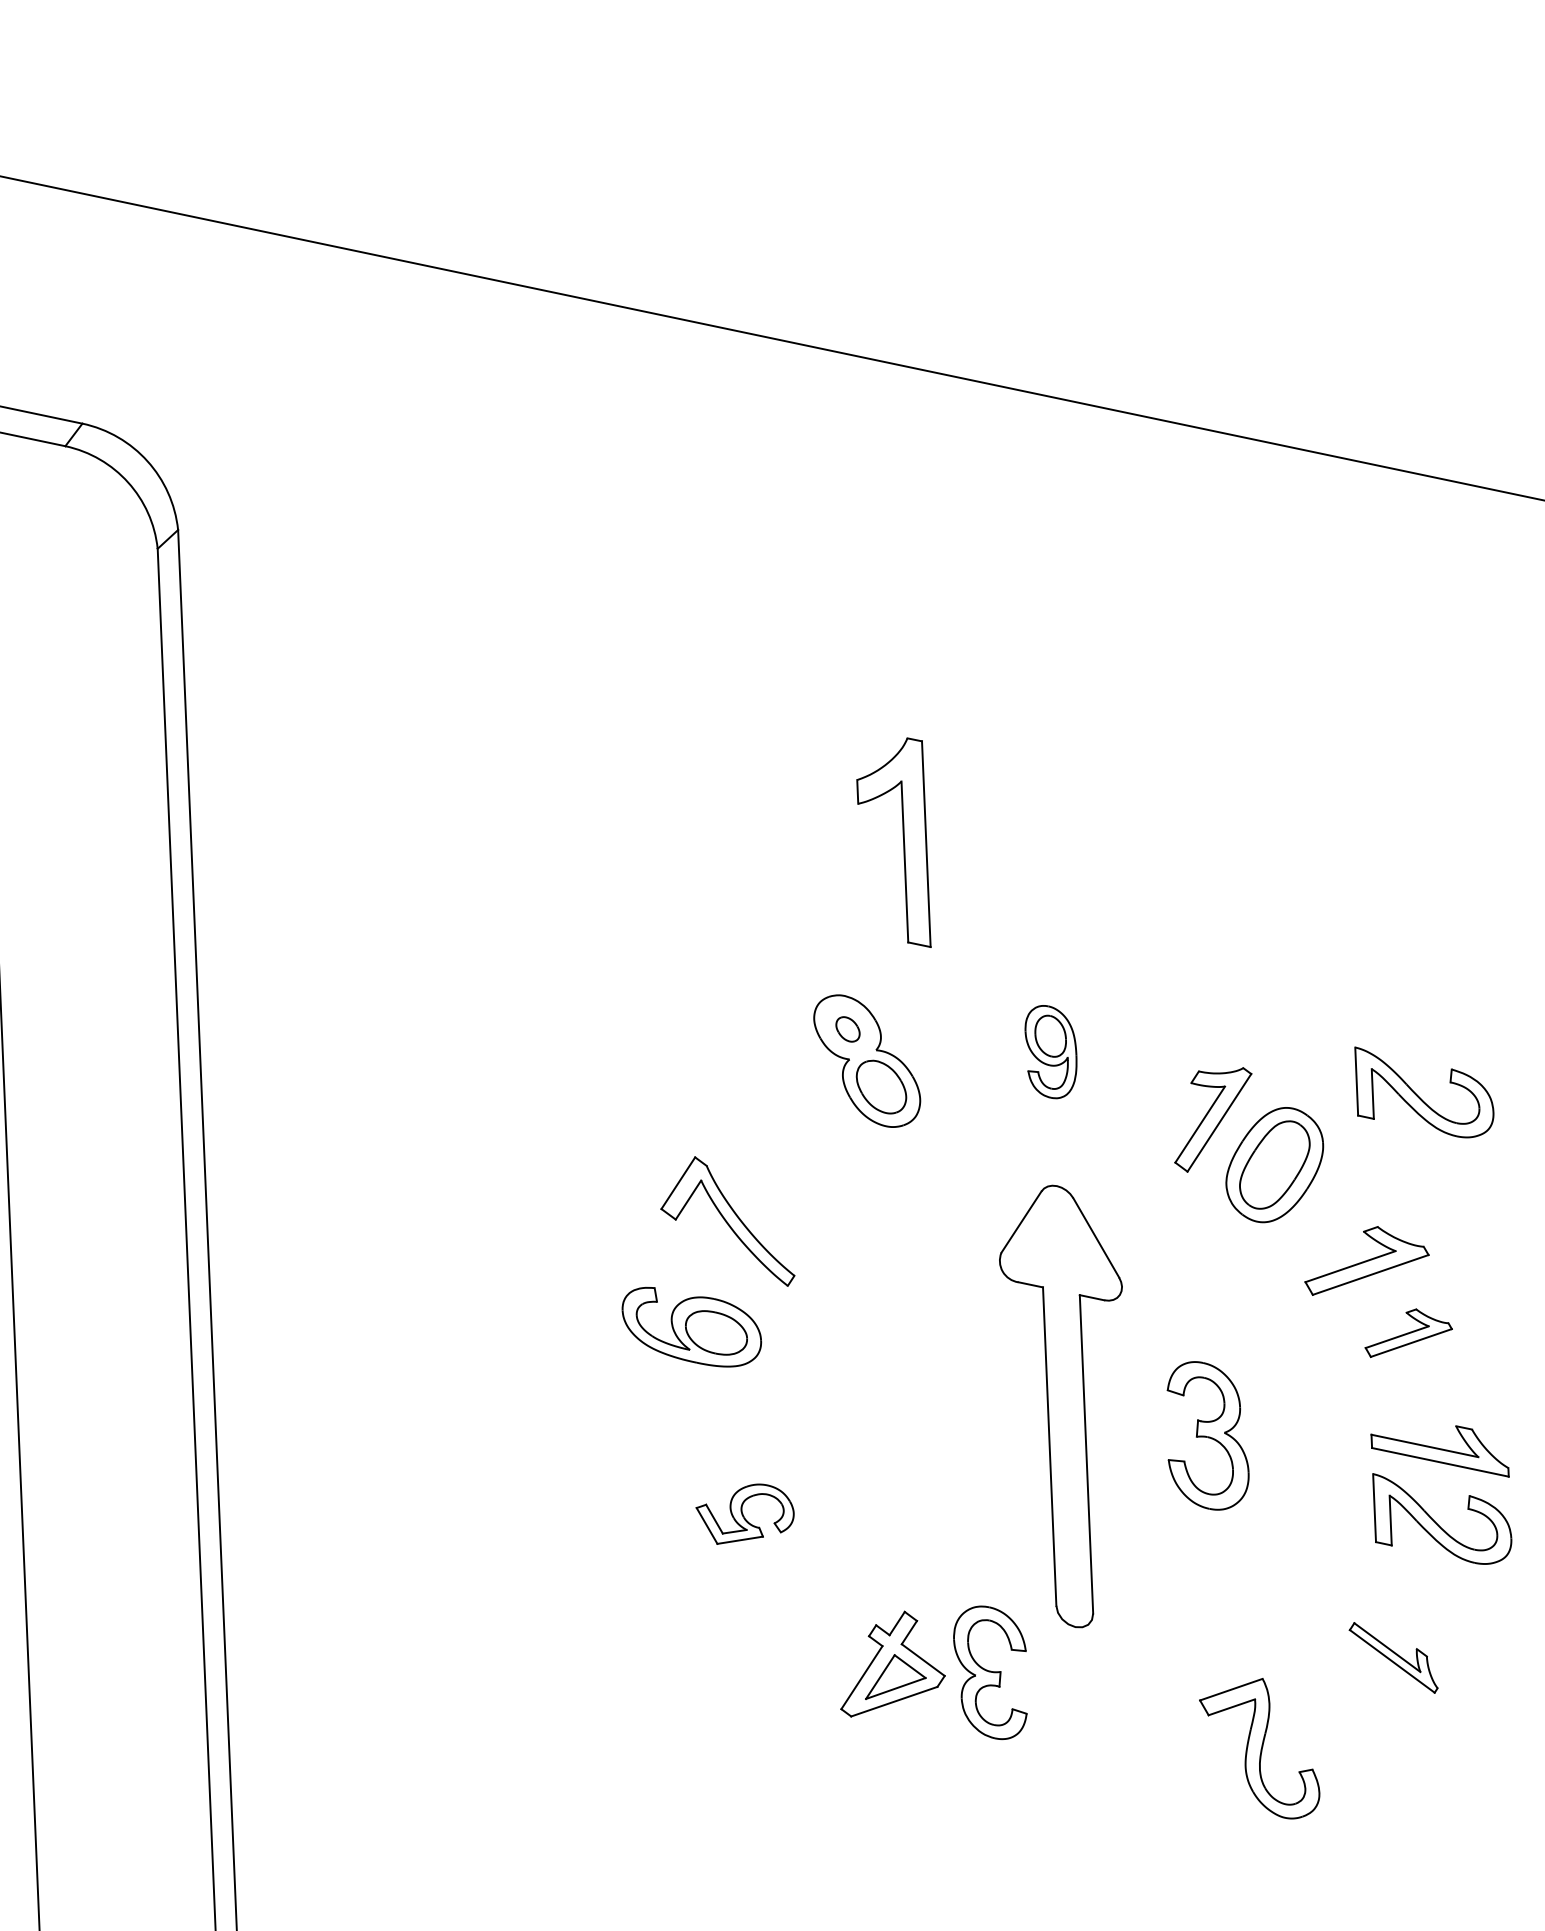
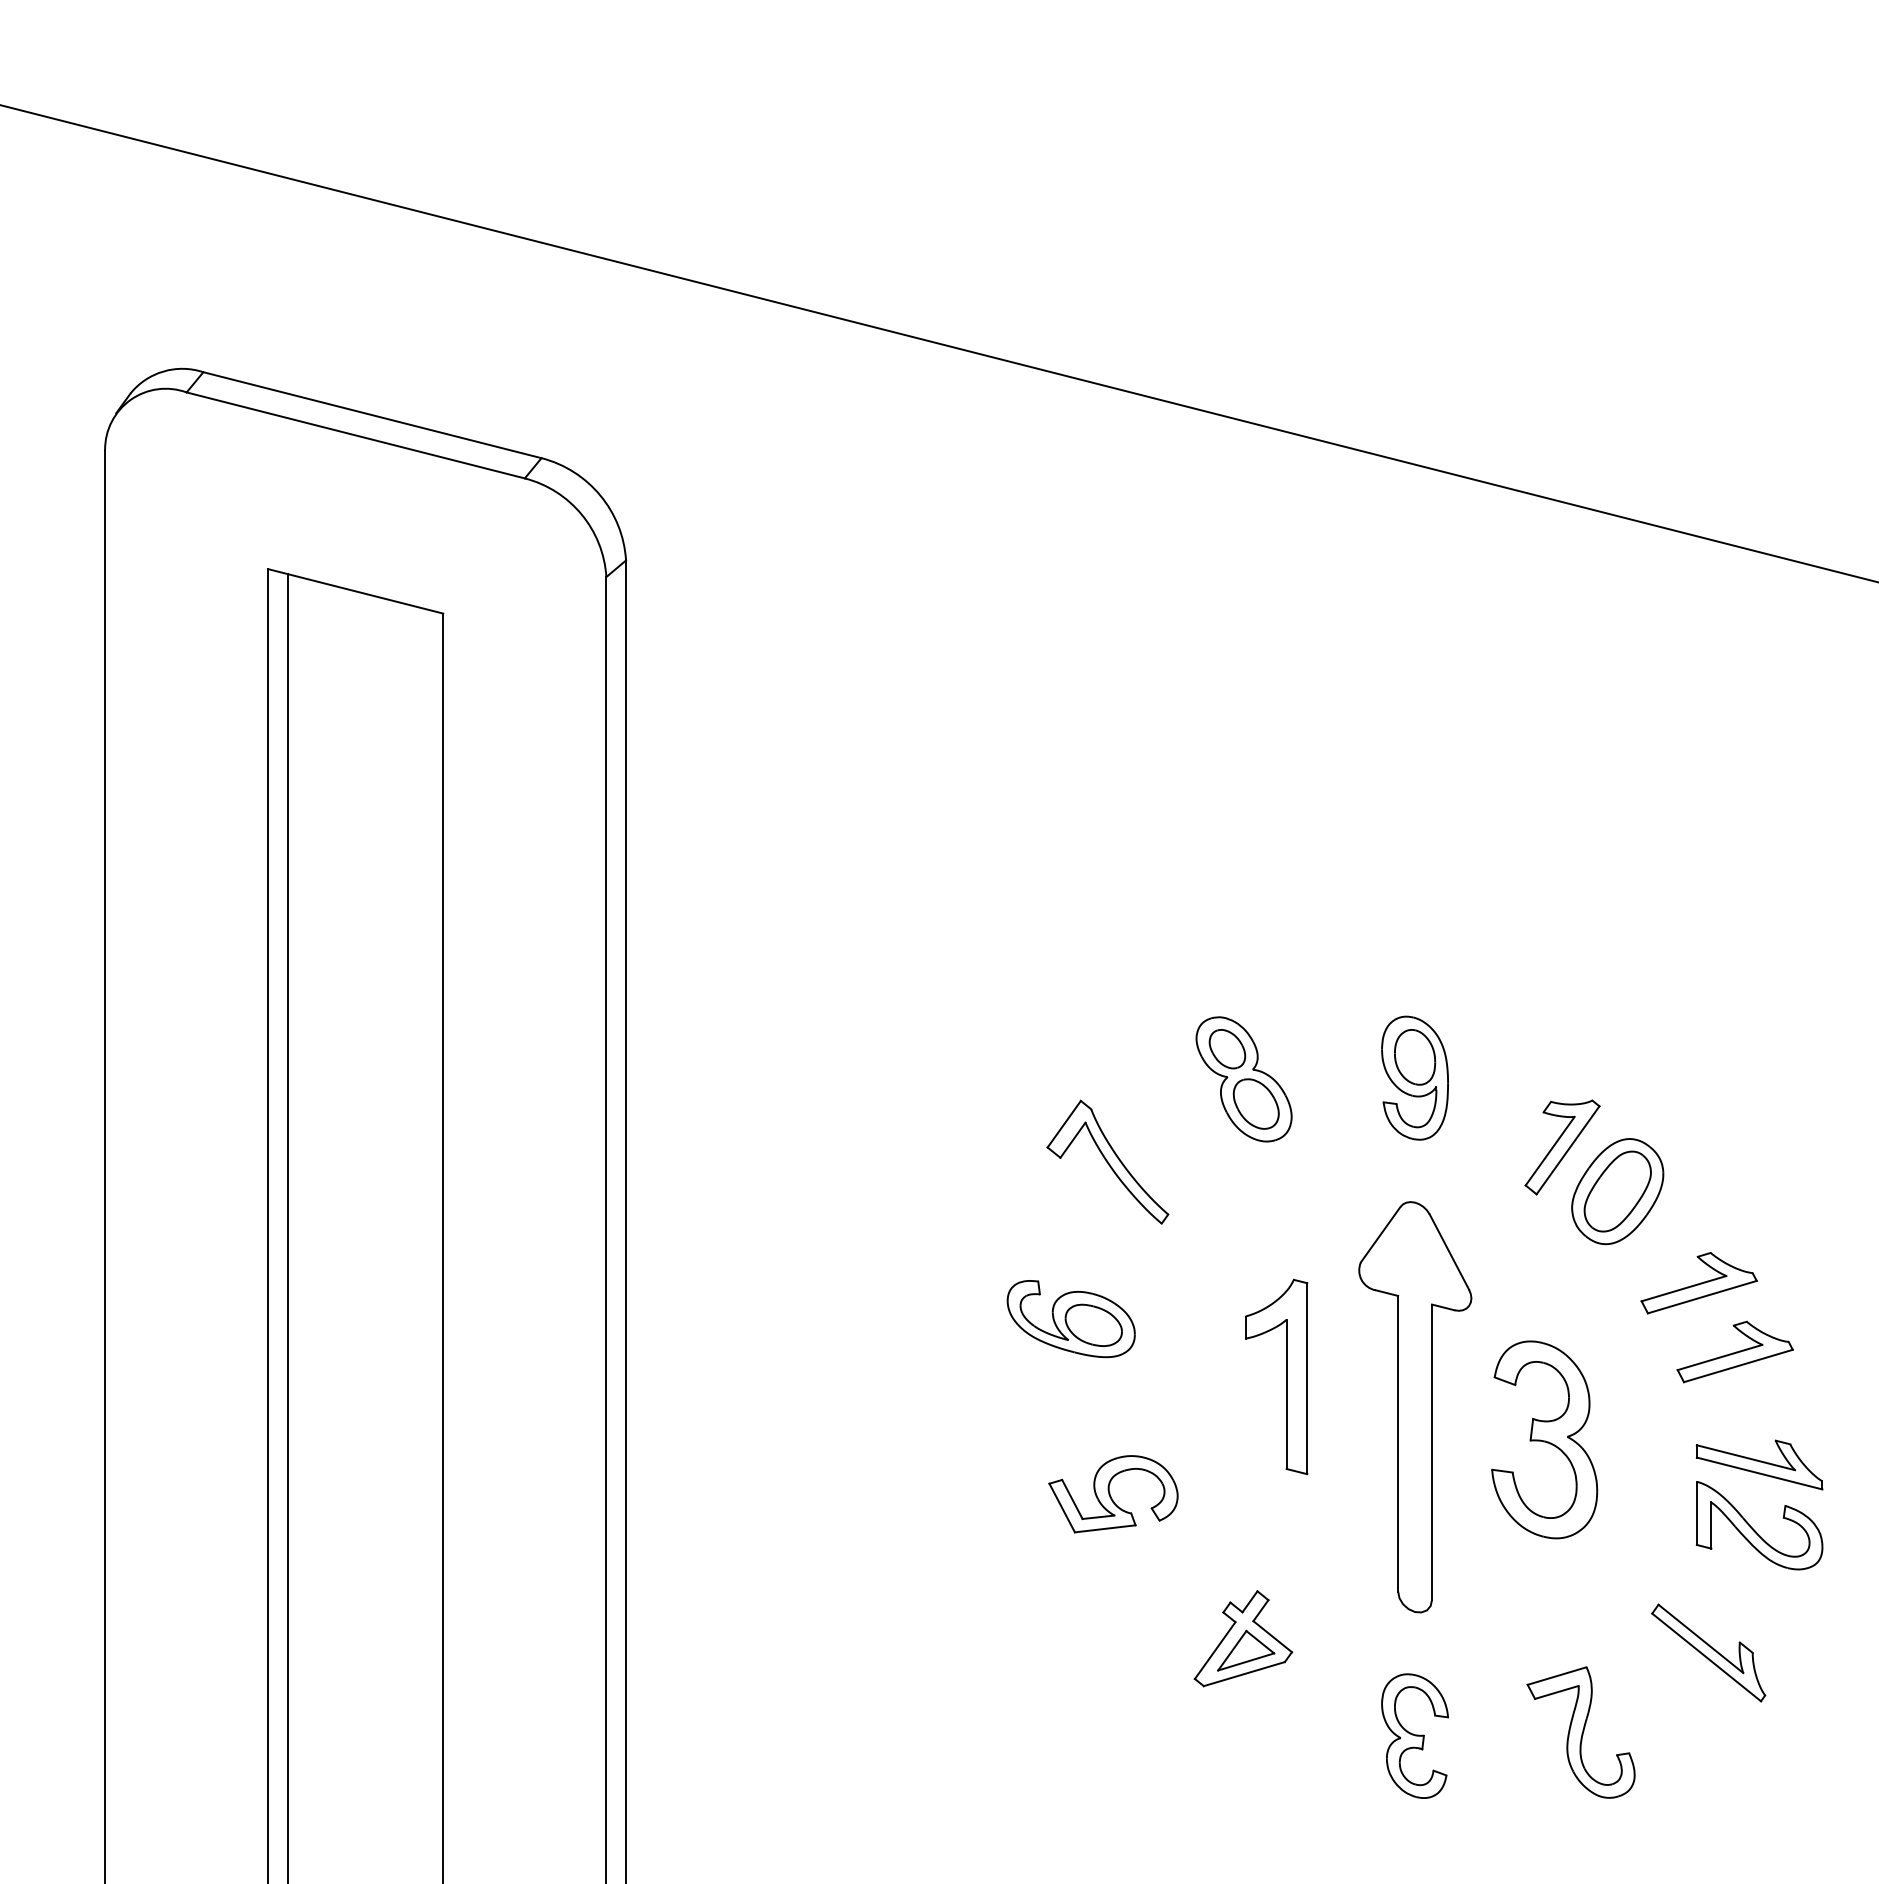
part: (903, 842) -> (1286, 1376), moved
part: (848, 1029) -> (1227, 1049), size x1.67
part: (1050, 1051) -> (1414, 1077), size x1.43
part: (1419, 1096) -> (1754, 1133), removed
part: (726, 1221) -> (1107, 1161), moved
part: (1407, 1332) -> (1734, 1351), size x1.43
part: (1207, 1435) -> (1544, 1439), size x1.43
part: (745, 1514) -> (1113, 1494), size x1.43
part: (1393, 1657) -> (1708, 1652), size x1.43
part: (990, 1672) -> (1414, 1735), moved

